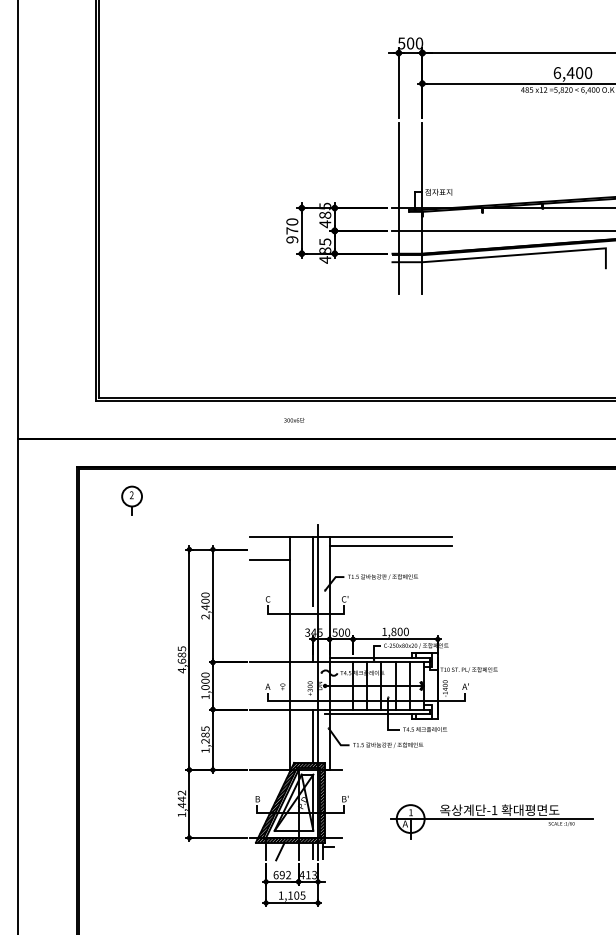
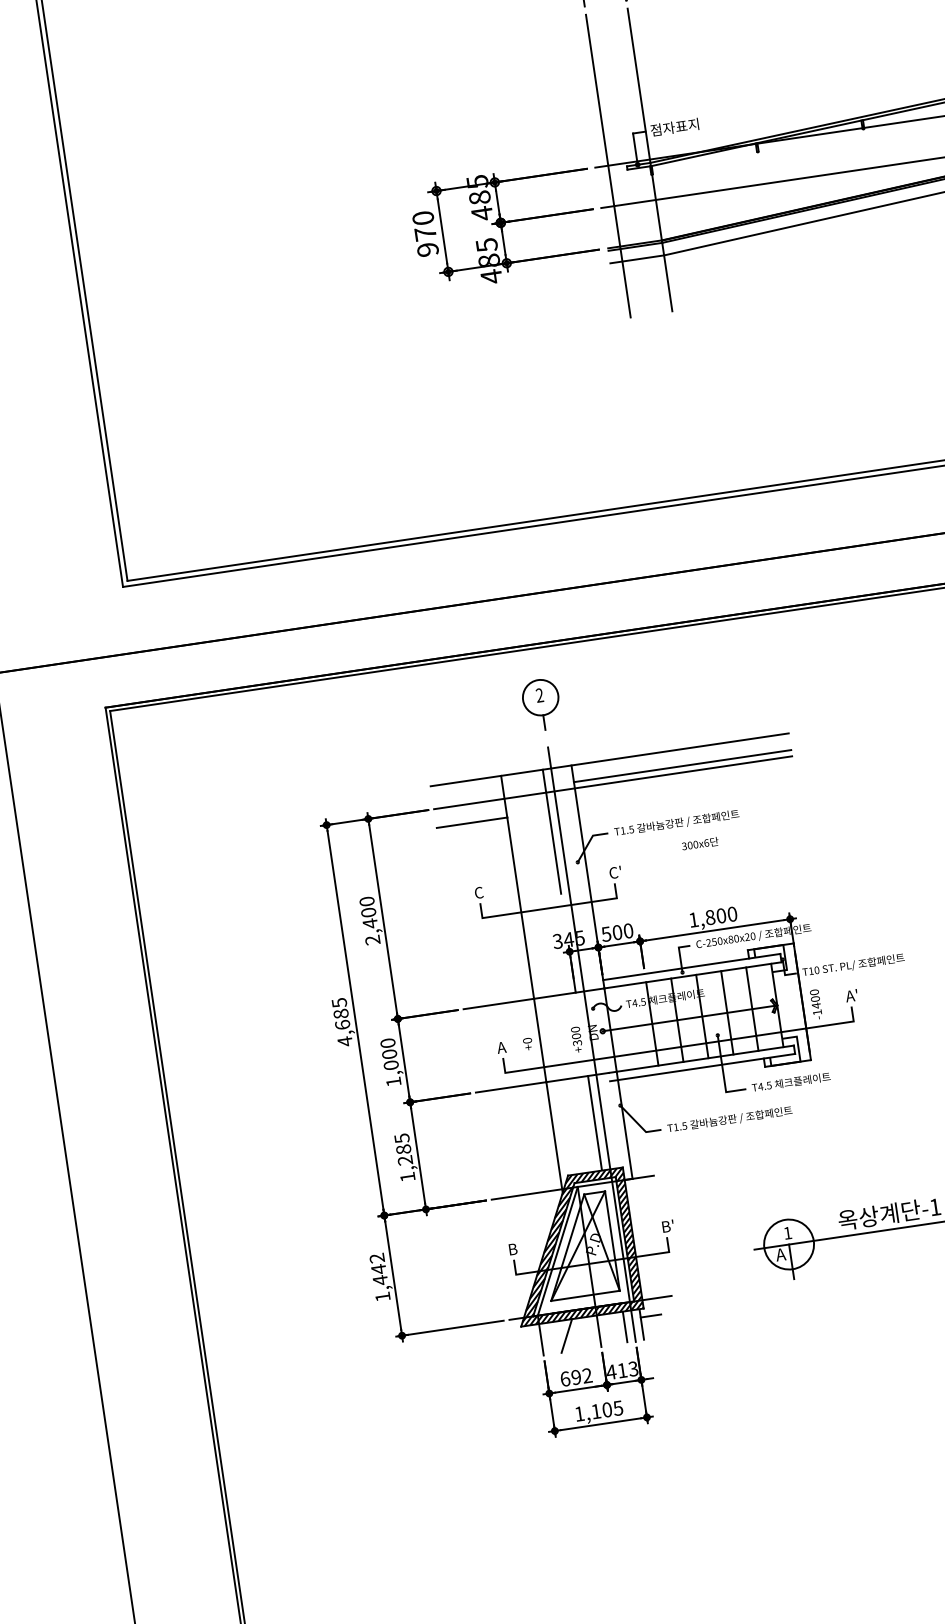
text: (294, 420) -> (700, 844), moved
part: (131, 500) -> (540, 704), moved
line: (351, 549) -> (613, 782), added

